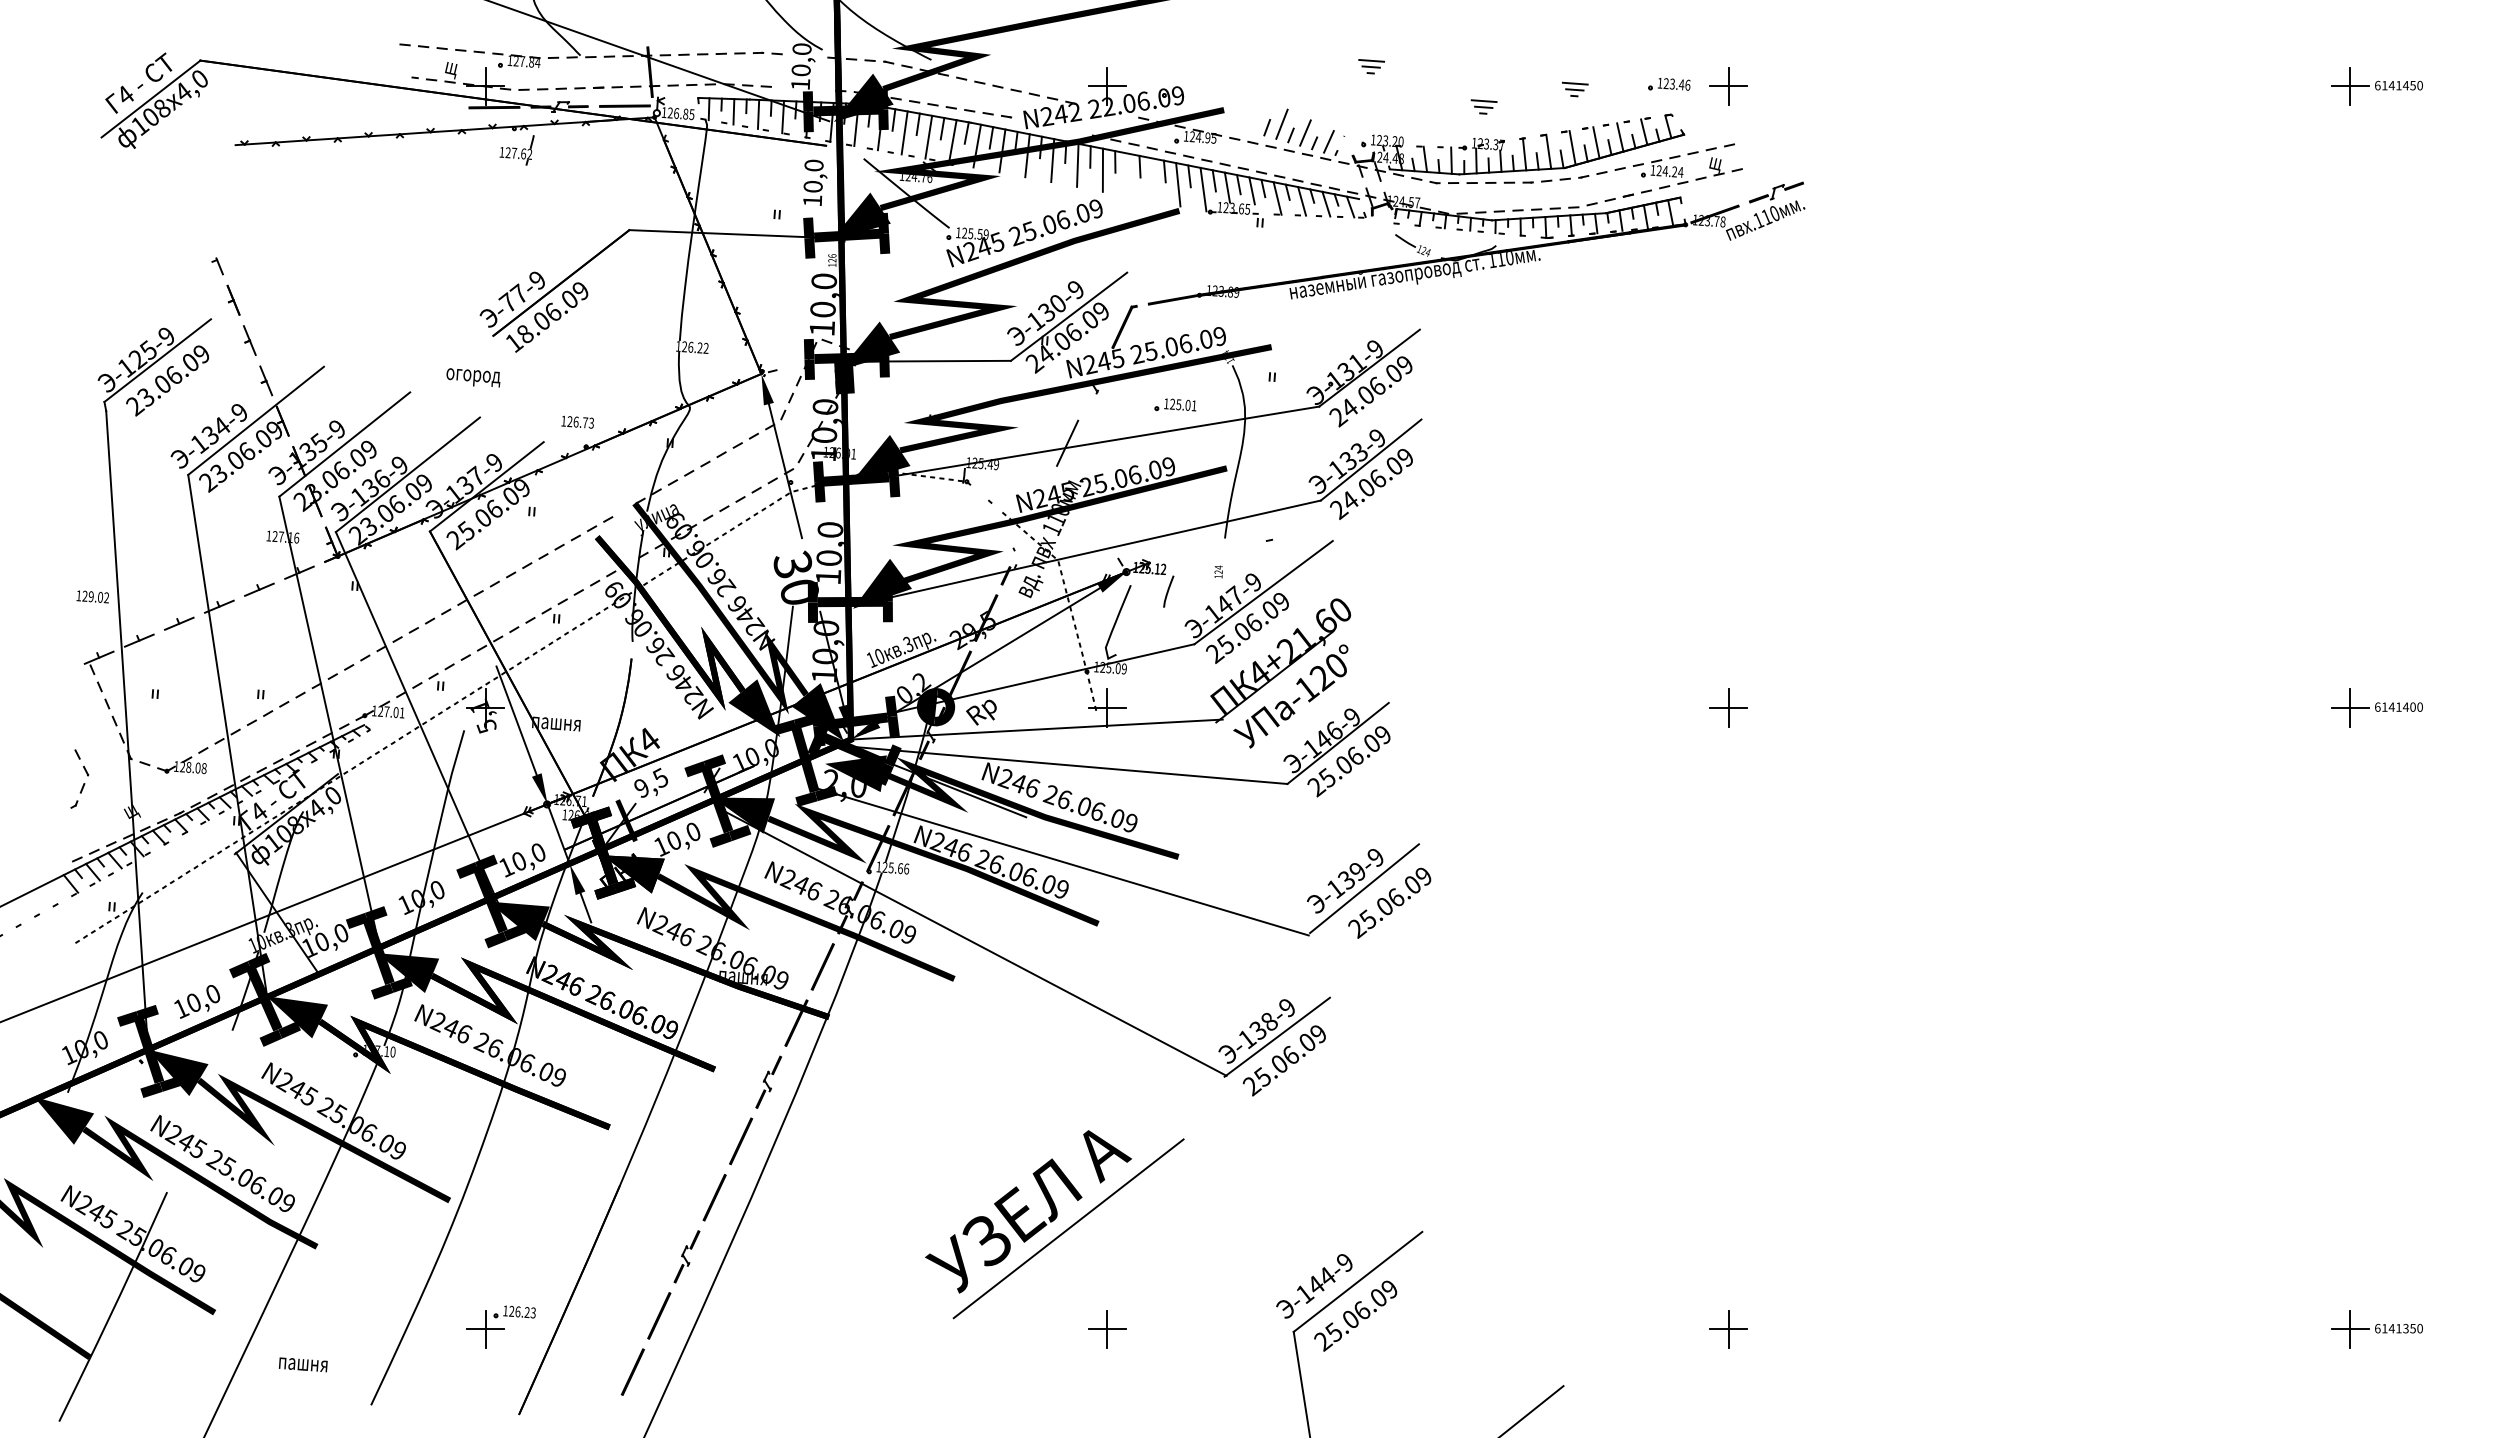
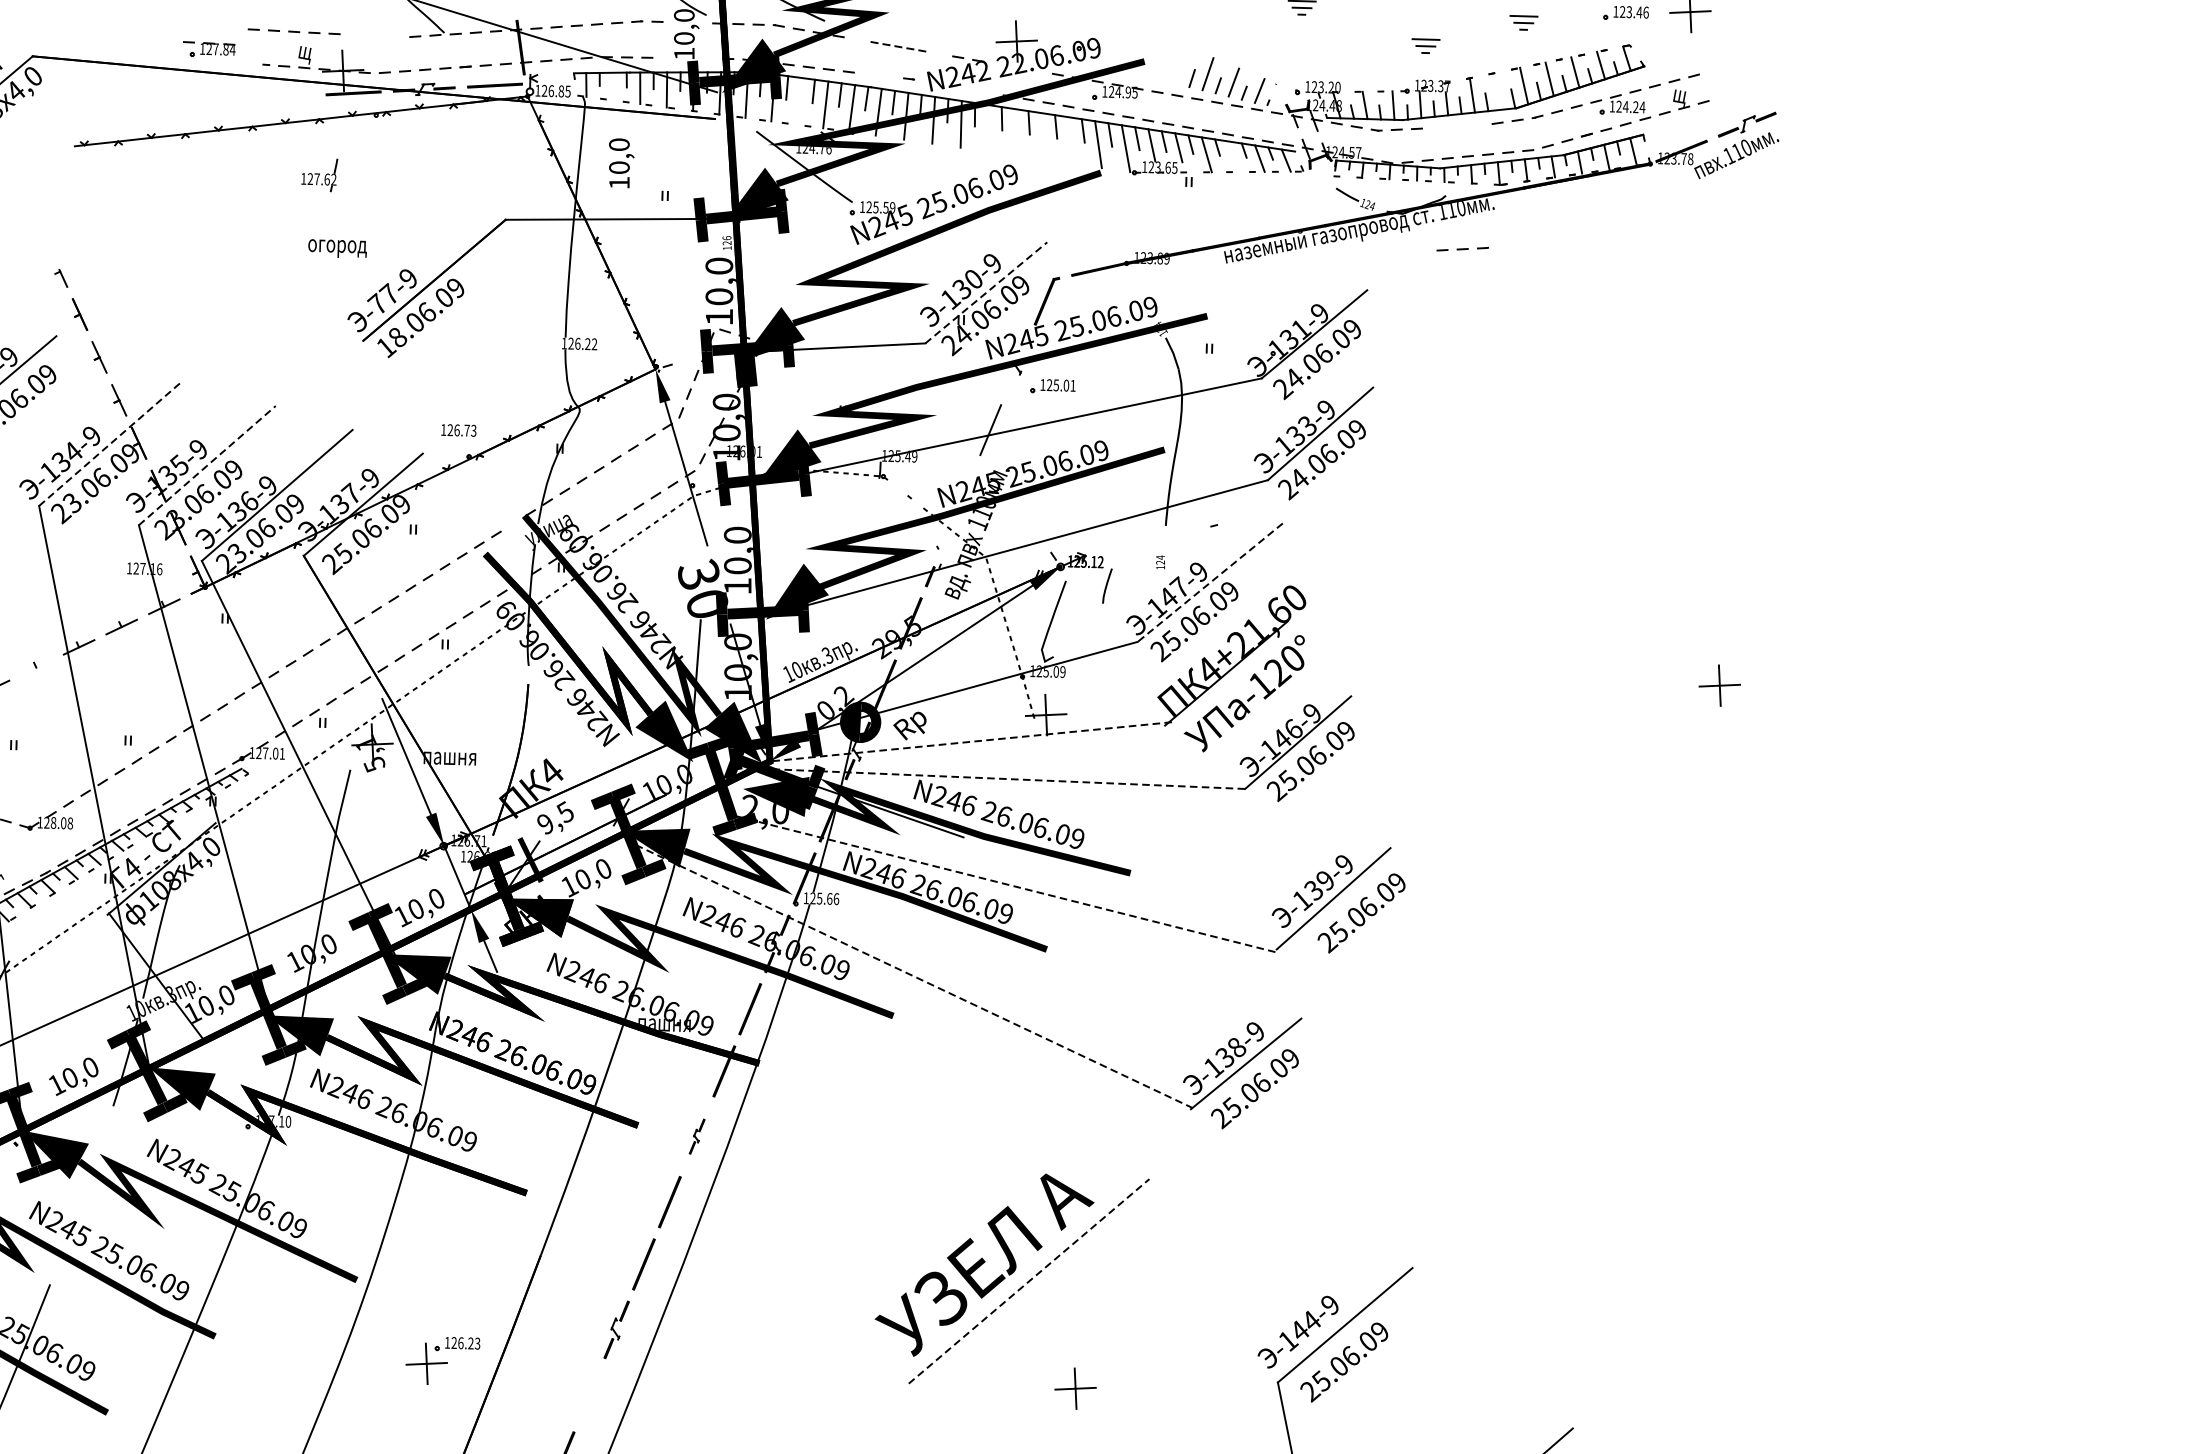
part: (516, 59) -> (209, 47), moved
part: (997, 86) -> (897, 46), size x0.6
line: (733, 111) -> (612, 86), removed
part: (978, 112) -> (878, 75), removed
line: (904, 132) -> (799, 100), removed
part: (516, 150) -> (319, 176), moved
line: (1548, 151) -> (1498, 91), removed
line: (1077, 164) -> (988, 127), removed
line: (1102, 169) -> (1015, 131), removed
text: (815, 182) -> (621, 162), moved
part: (1509, 182) -> (1462, 248), moved
line: (1302, 201) -> (1233, 156), removed
line: (1069, 316) -> (986, 292), solid -> dashed
text: (473, 377) -> (337, 248), moved
part: (1175, 404) -> (1052, 385), moved
line: (256, 420) -> (110, 443), solid -> dashed
line: (344, 444) -> (207, 465), solid -> dashed
line: (1263, 592) -> (1210, 582), solid -> dashed
line: (179, 623) -> (36, 667), removed
line: (1036, 729) -> (970, 741), solid -> dashed
line: (1063, 764) -> (1001, 778), solid -> dashed
line: (1063, 862) -> (1006, 884), solid -> dashed
line: (972, 941) -> (911, 974), solid -> dashed
part: (768, 1081) -> (696, 1135), size x0.6
line: (1068, 1228) -> (1028, 1281), solid -> dashed
line: (659, 1315) -> (589, 1394), removed
part: (500, 1326) -> (442, 1359), moved
part: (1728, 1329) -> (1749, 1359), removed

